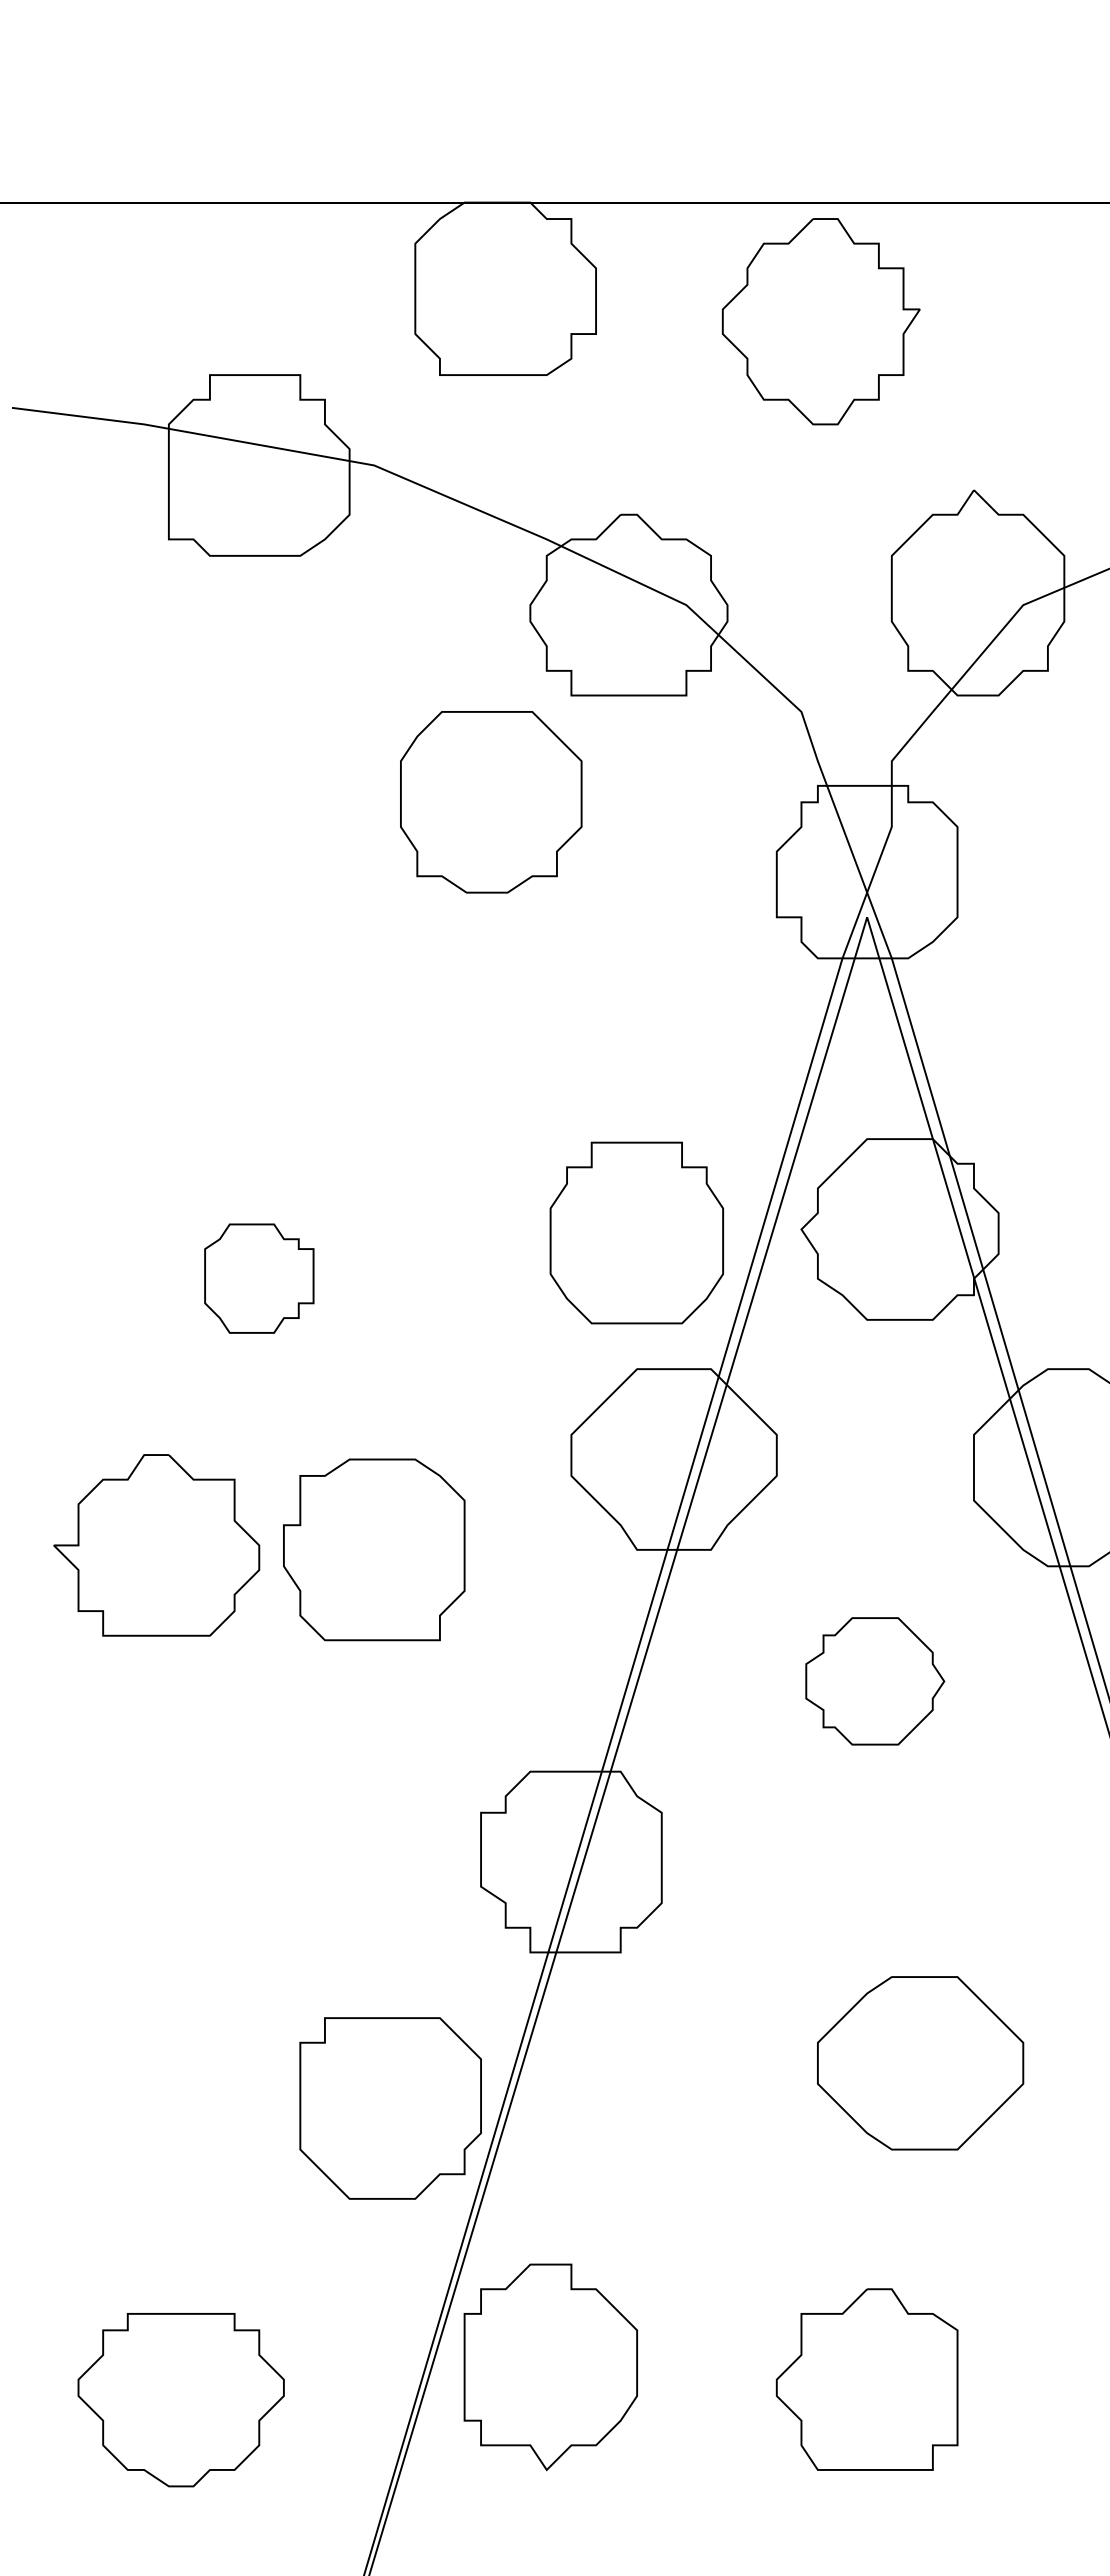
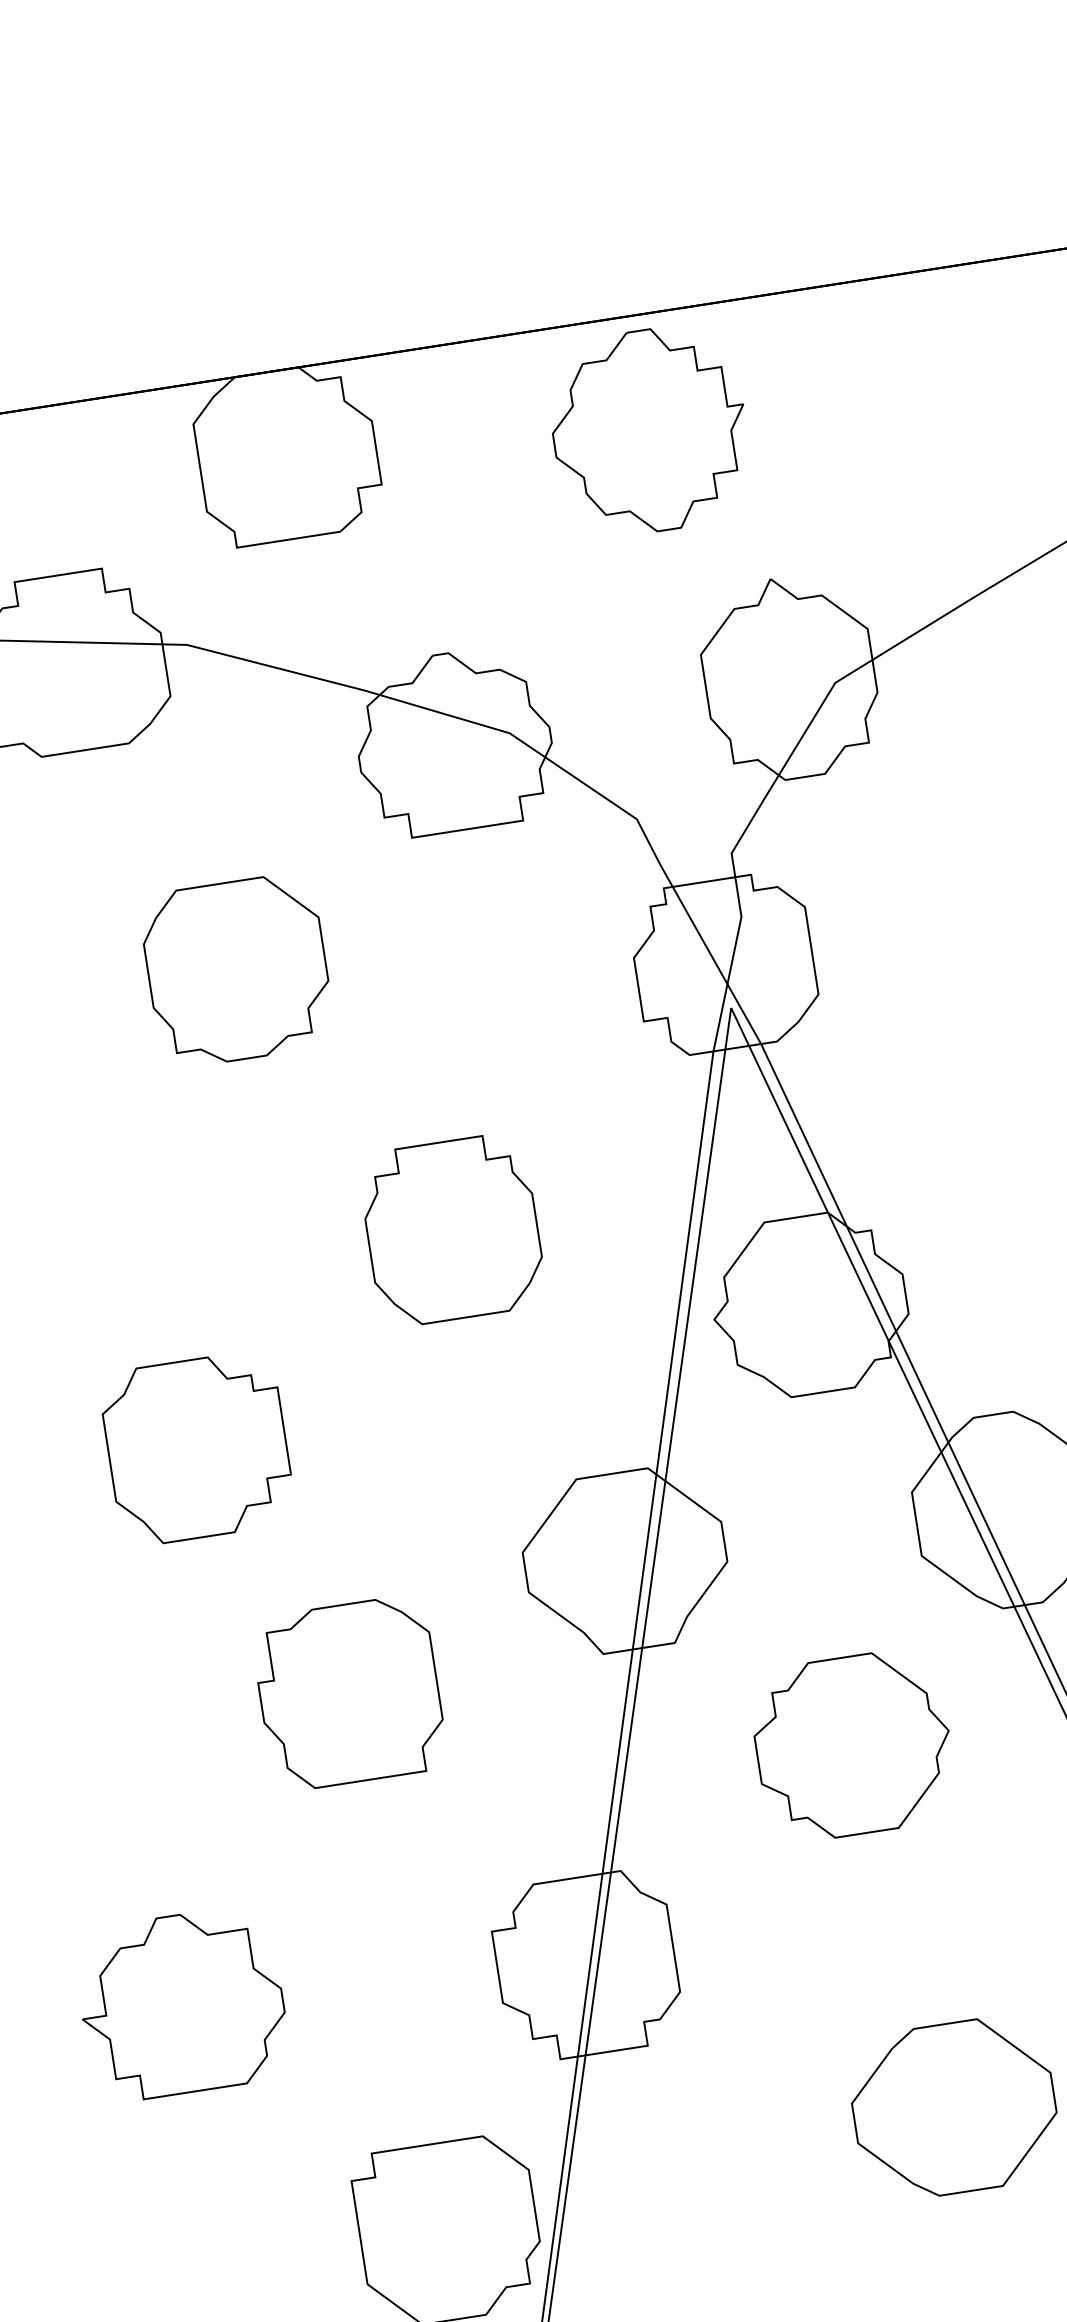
part: (820, 321) -> (649, 430), moved
part: (491, 802) -> (237, 970), moved
part: (636, 1232) -> (451, 1229), moved
part: (259, 1278) -> (197, 1448), size x1.67
part: (156, 1545) -> (181, 2004), moved
part: (874, 1681) -> (852, 1745), size x1.43

